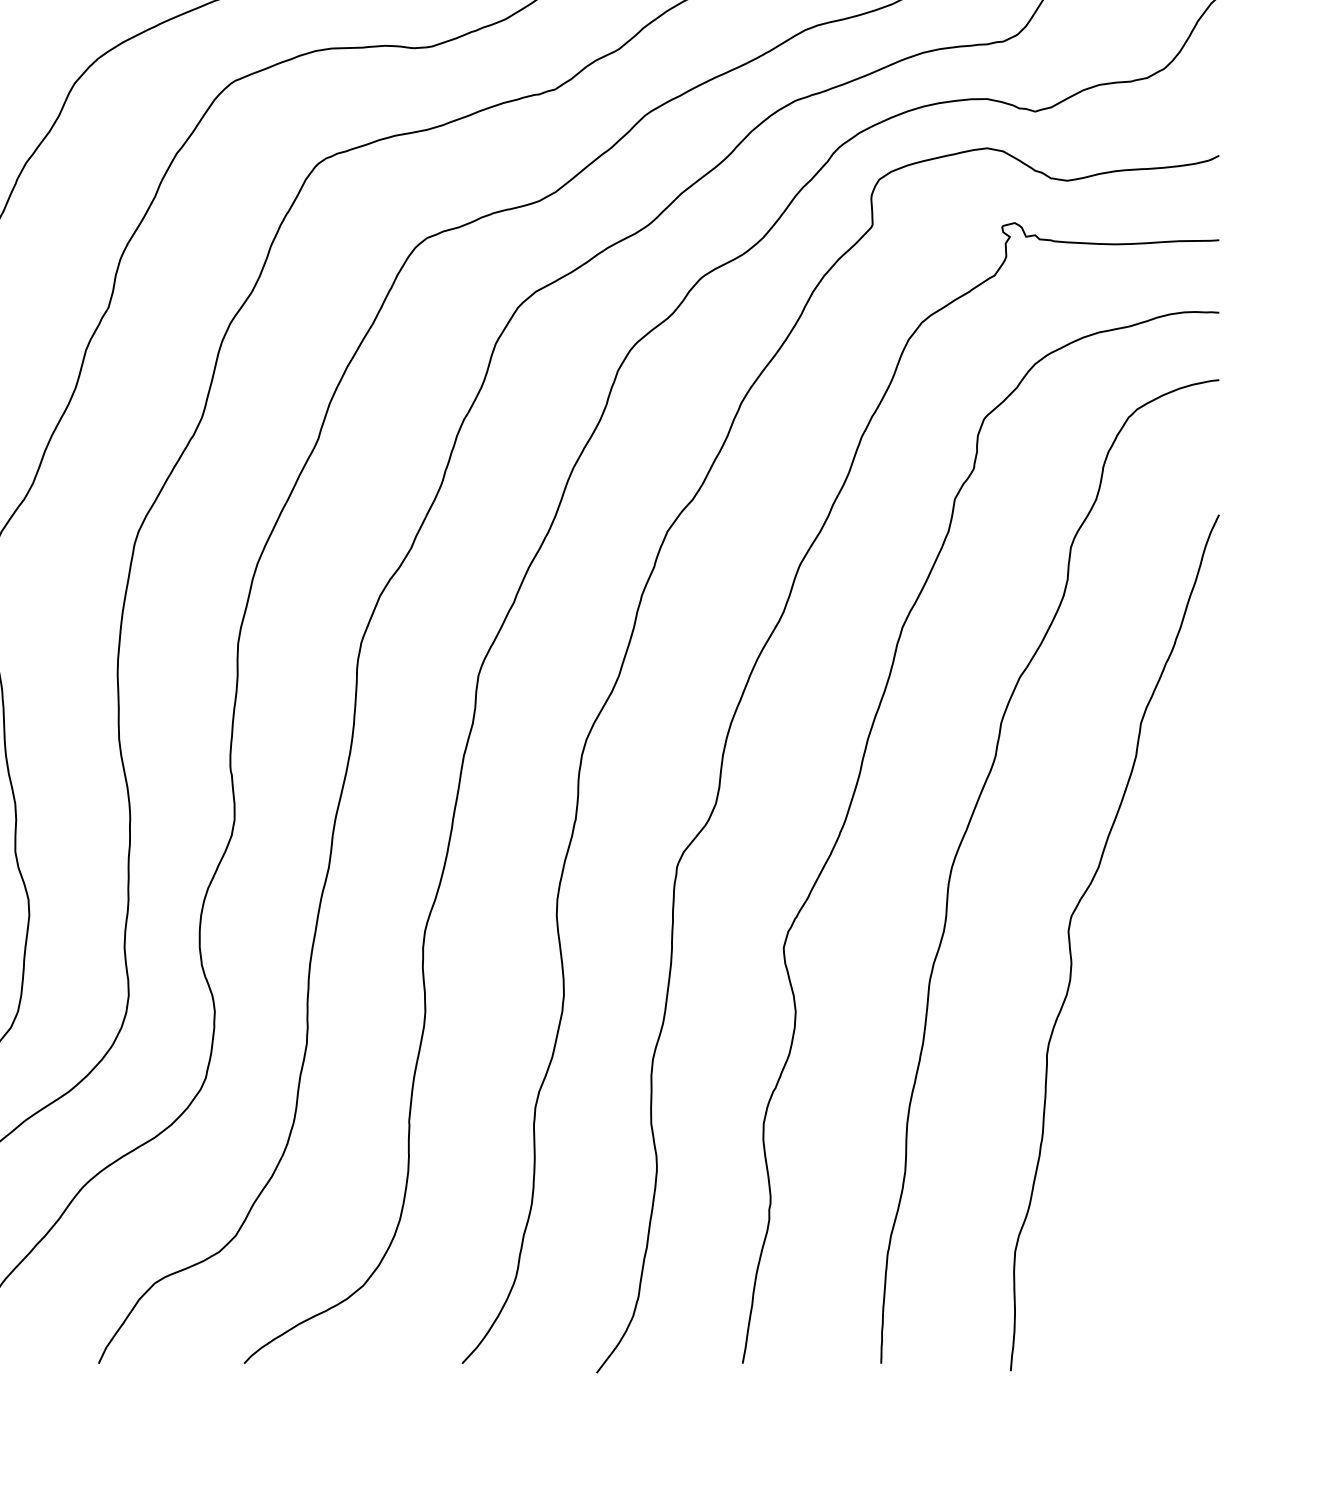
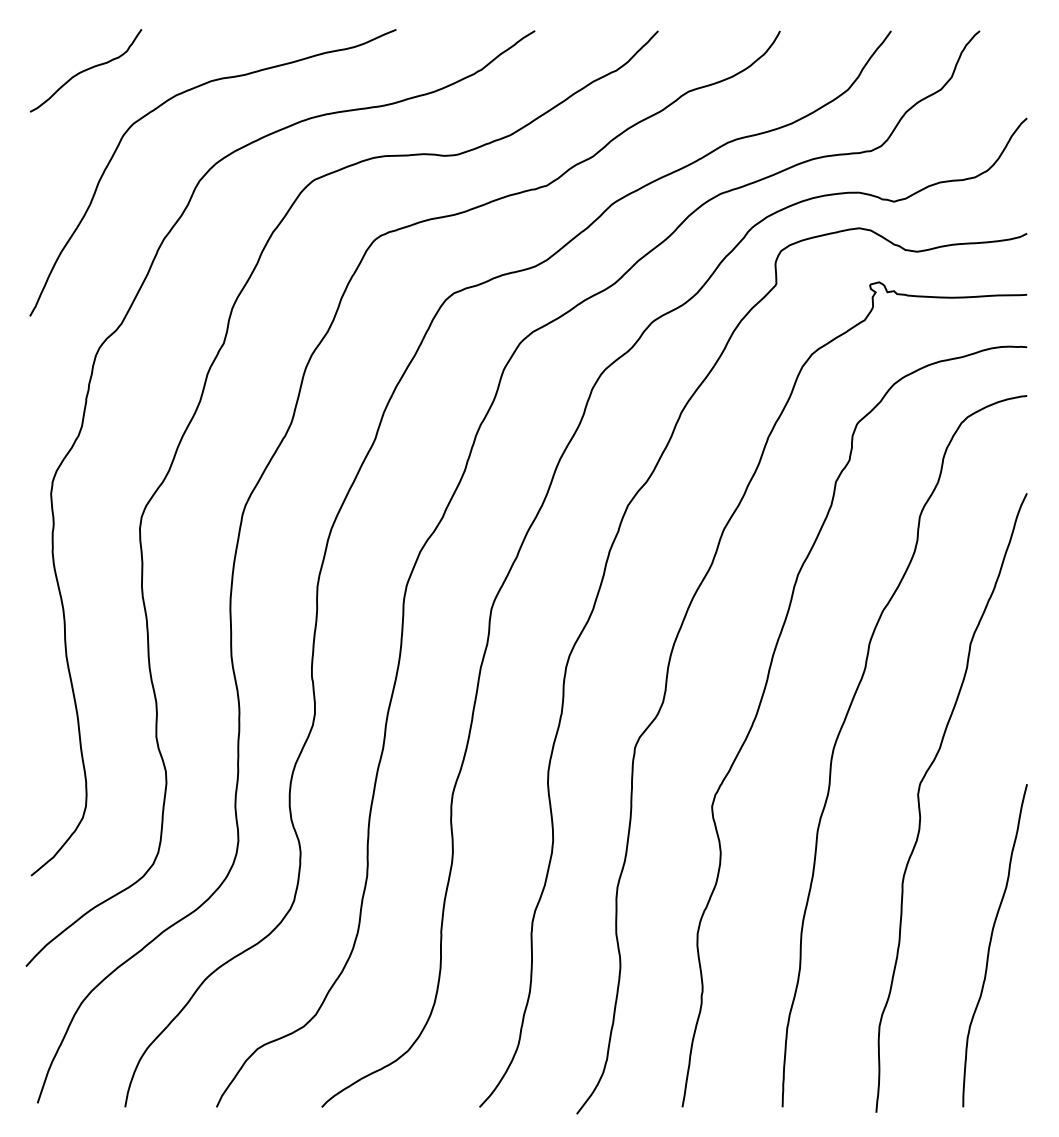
curve: (1168, 1139) -> (990, 945), added

